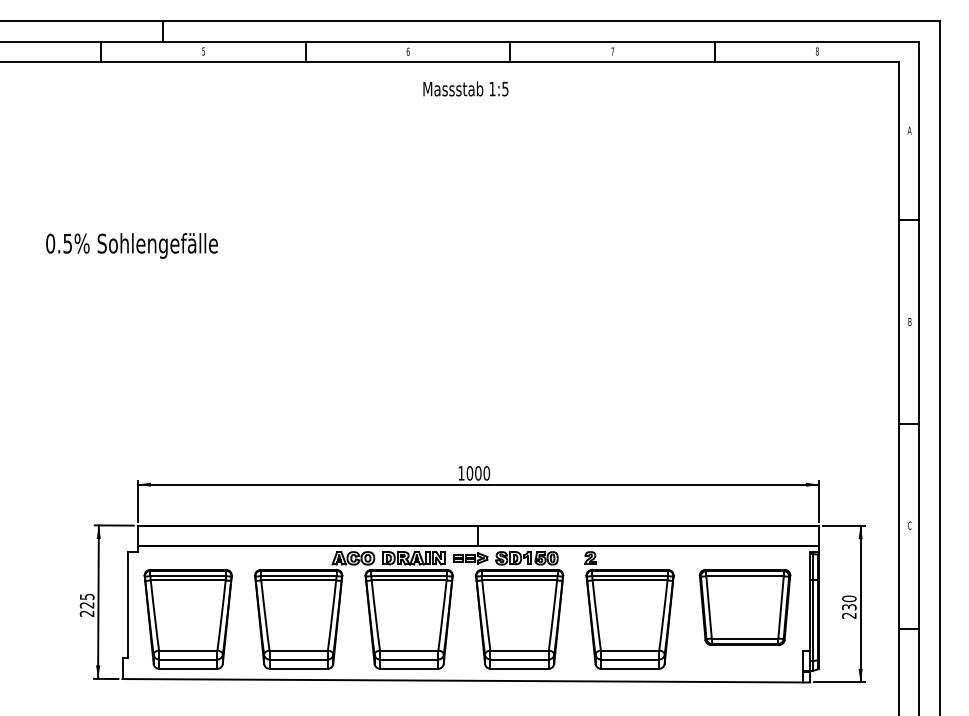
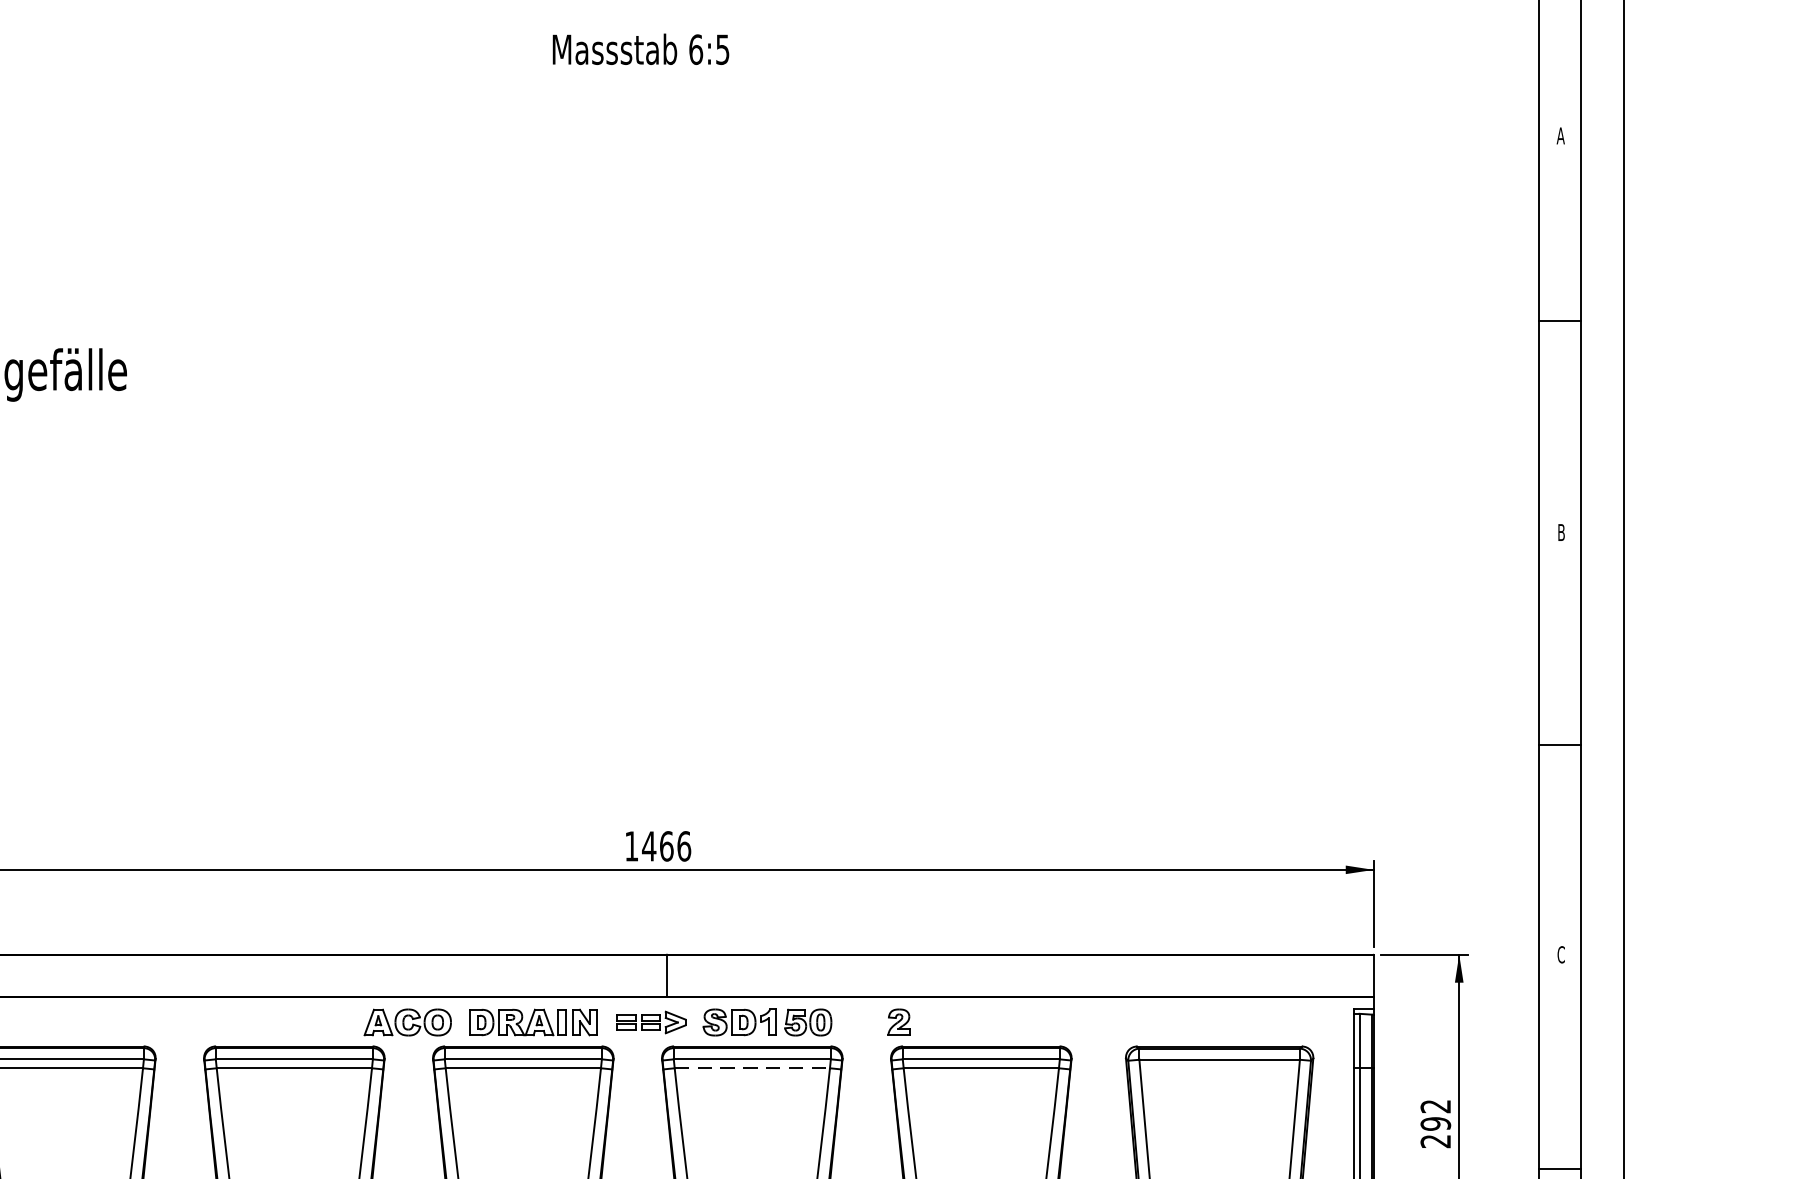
text: (492, 88) -> (696, 48), 1:5 -> 6:5
text: (478, 473) -> (667, 846), 1000 -> 1466
line: (520, 580) -> (754, 1068), solid -> dashed
text: (849, 602) -> (1436, 1114), 230 -> 292

